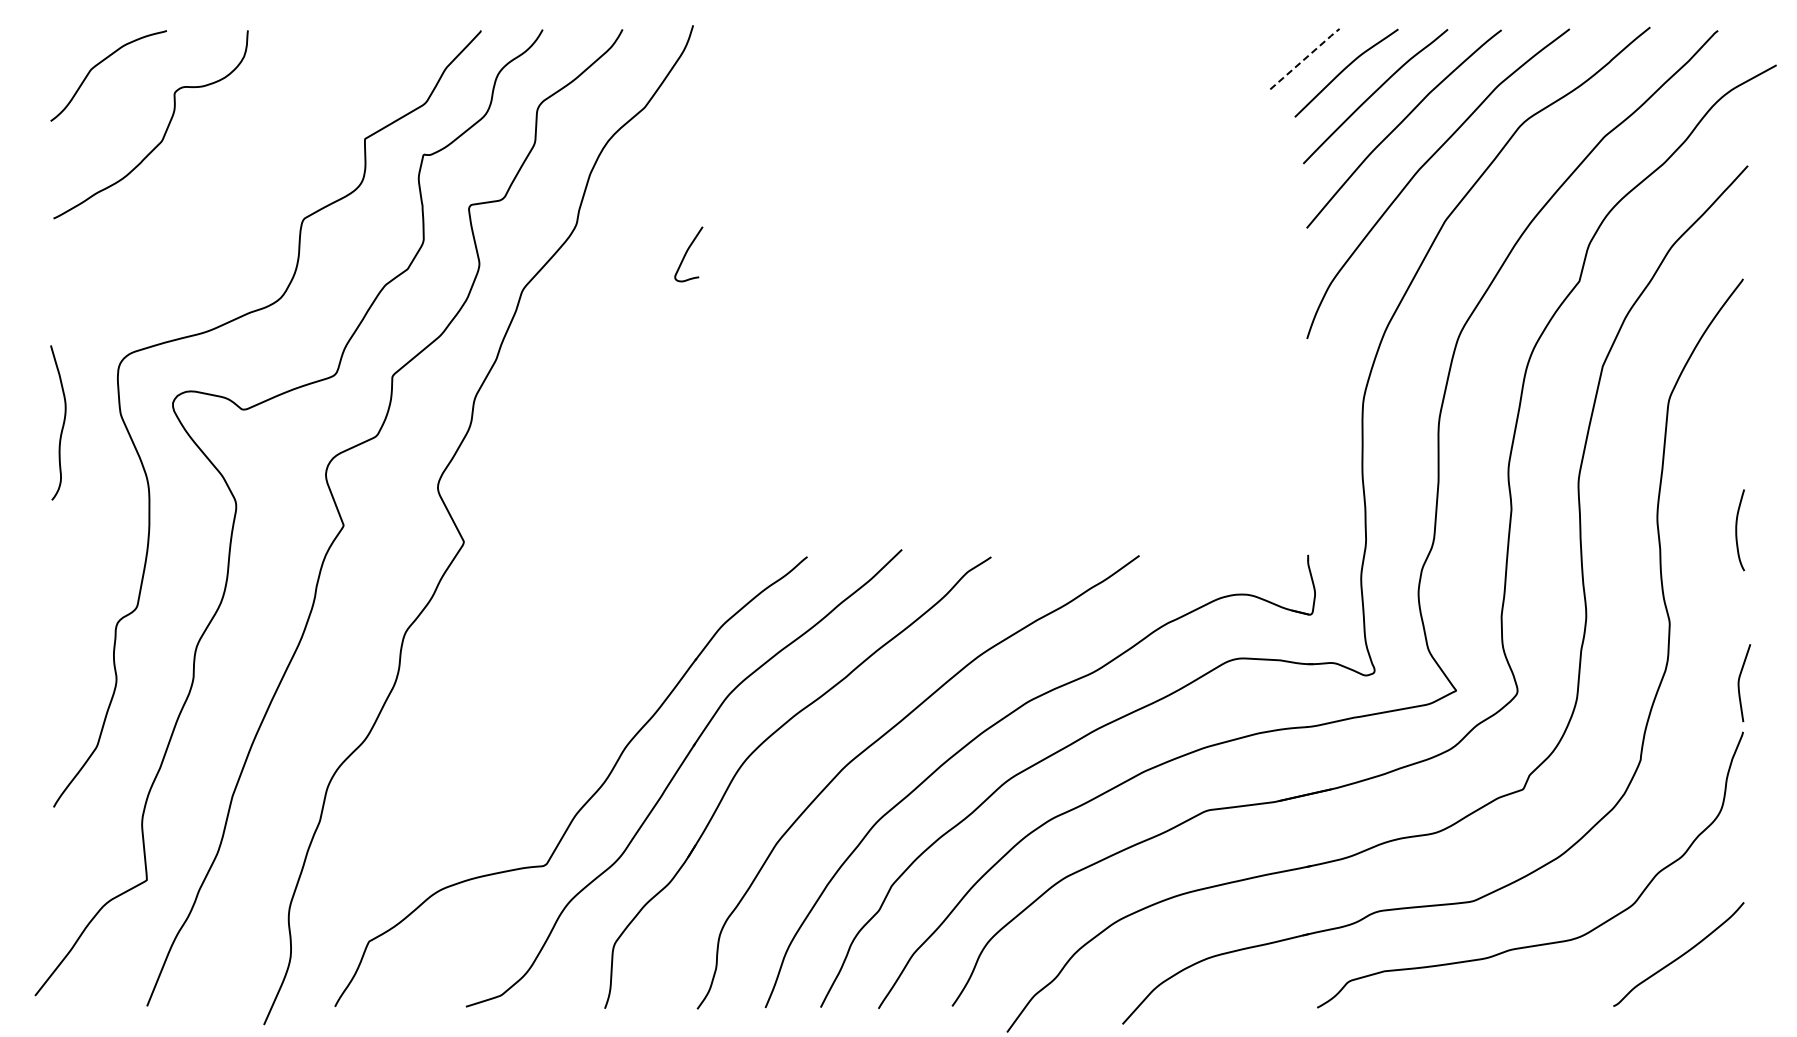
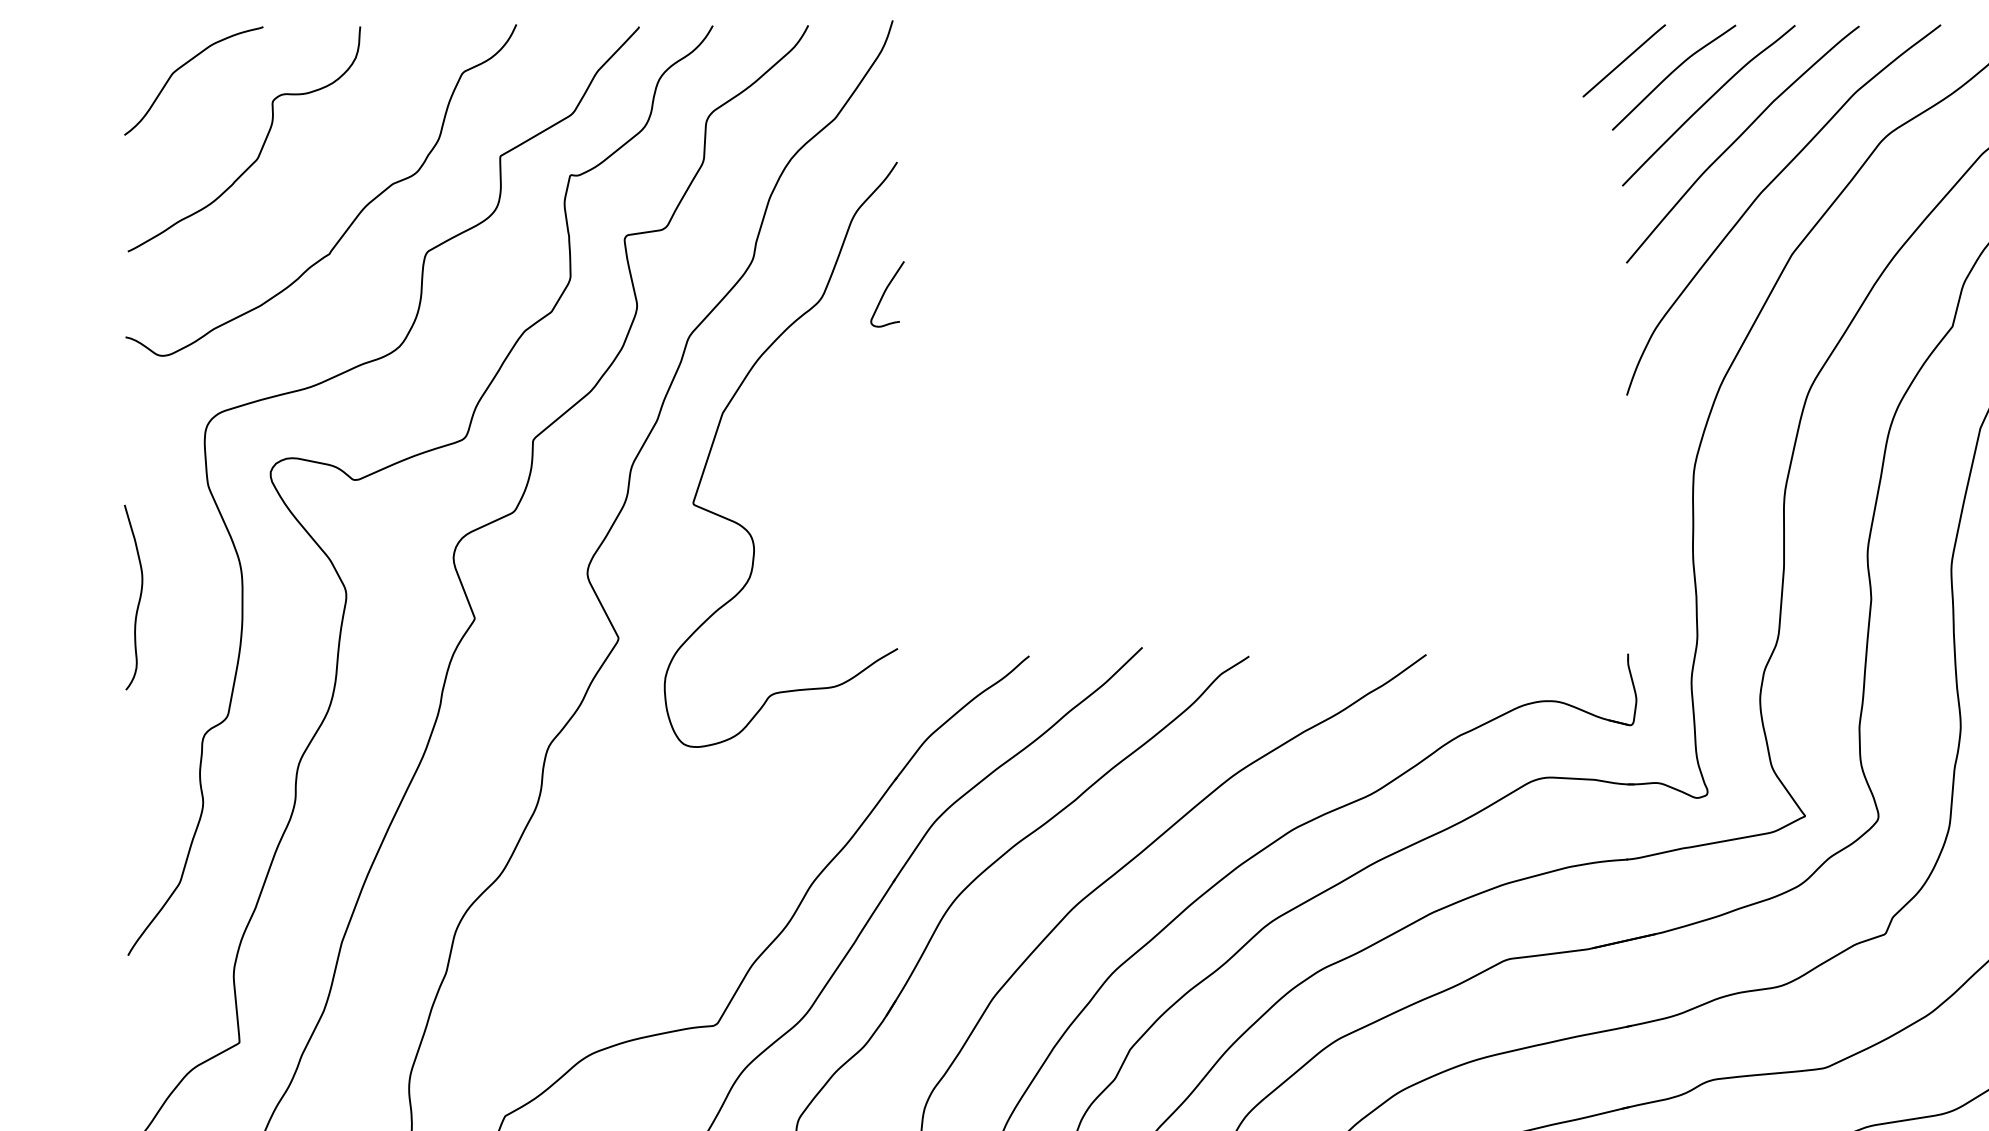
line: (1306, 57) -> (1626, 58), dashed -> solid
curve: (244, 188) -> (356, 215), added
curve: (546, 371) -> (717, 434), added
curve: (62, 424) -> (138, 599), moved

